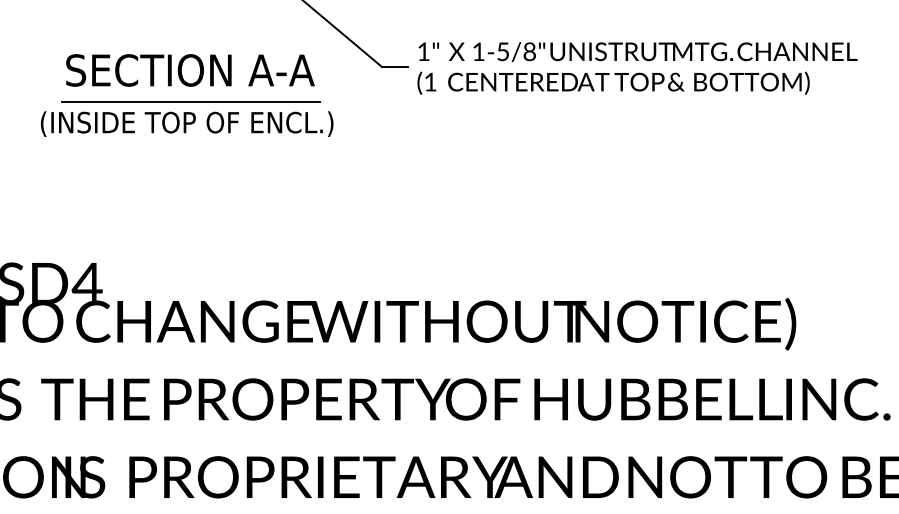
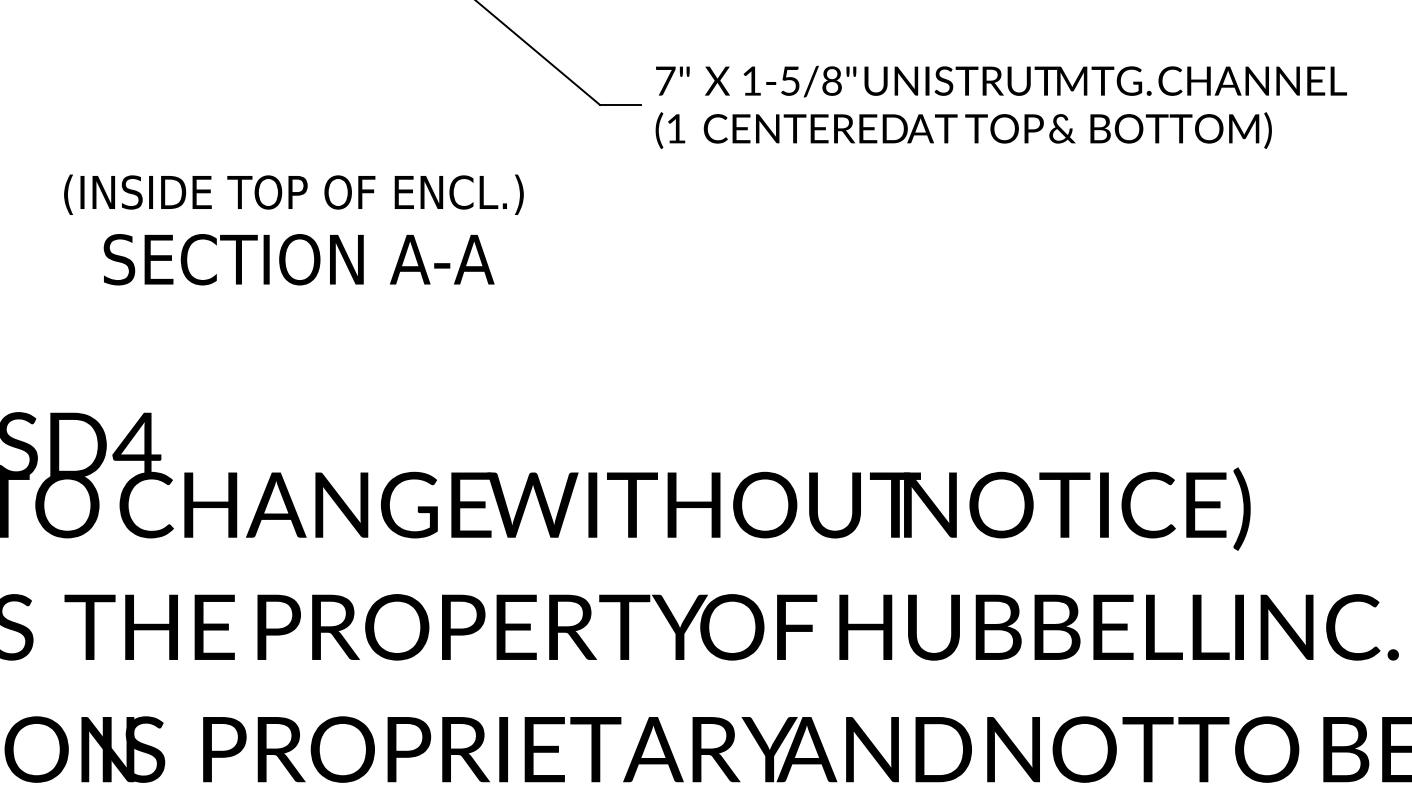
text: (423, 51) -> (665, 80), 1" -> 7"
text: (190, 70) -> (299, 259), moved
line: (190, 101) -> (299, 159), removed

